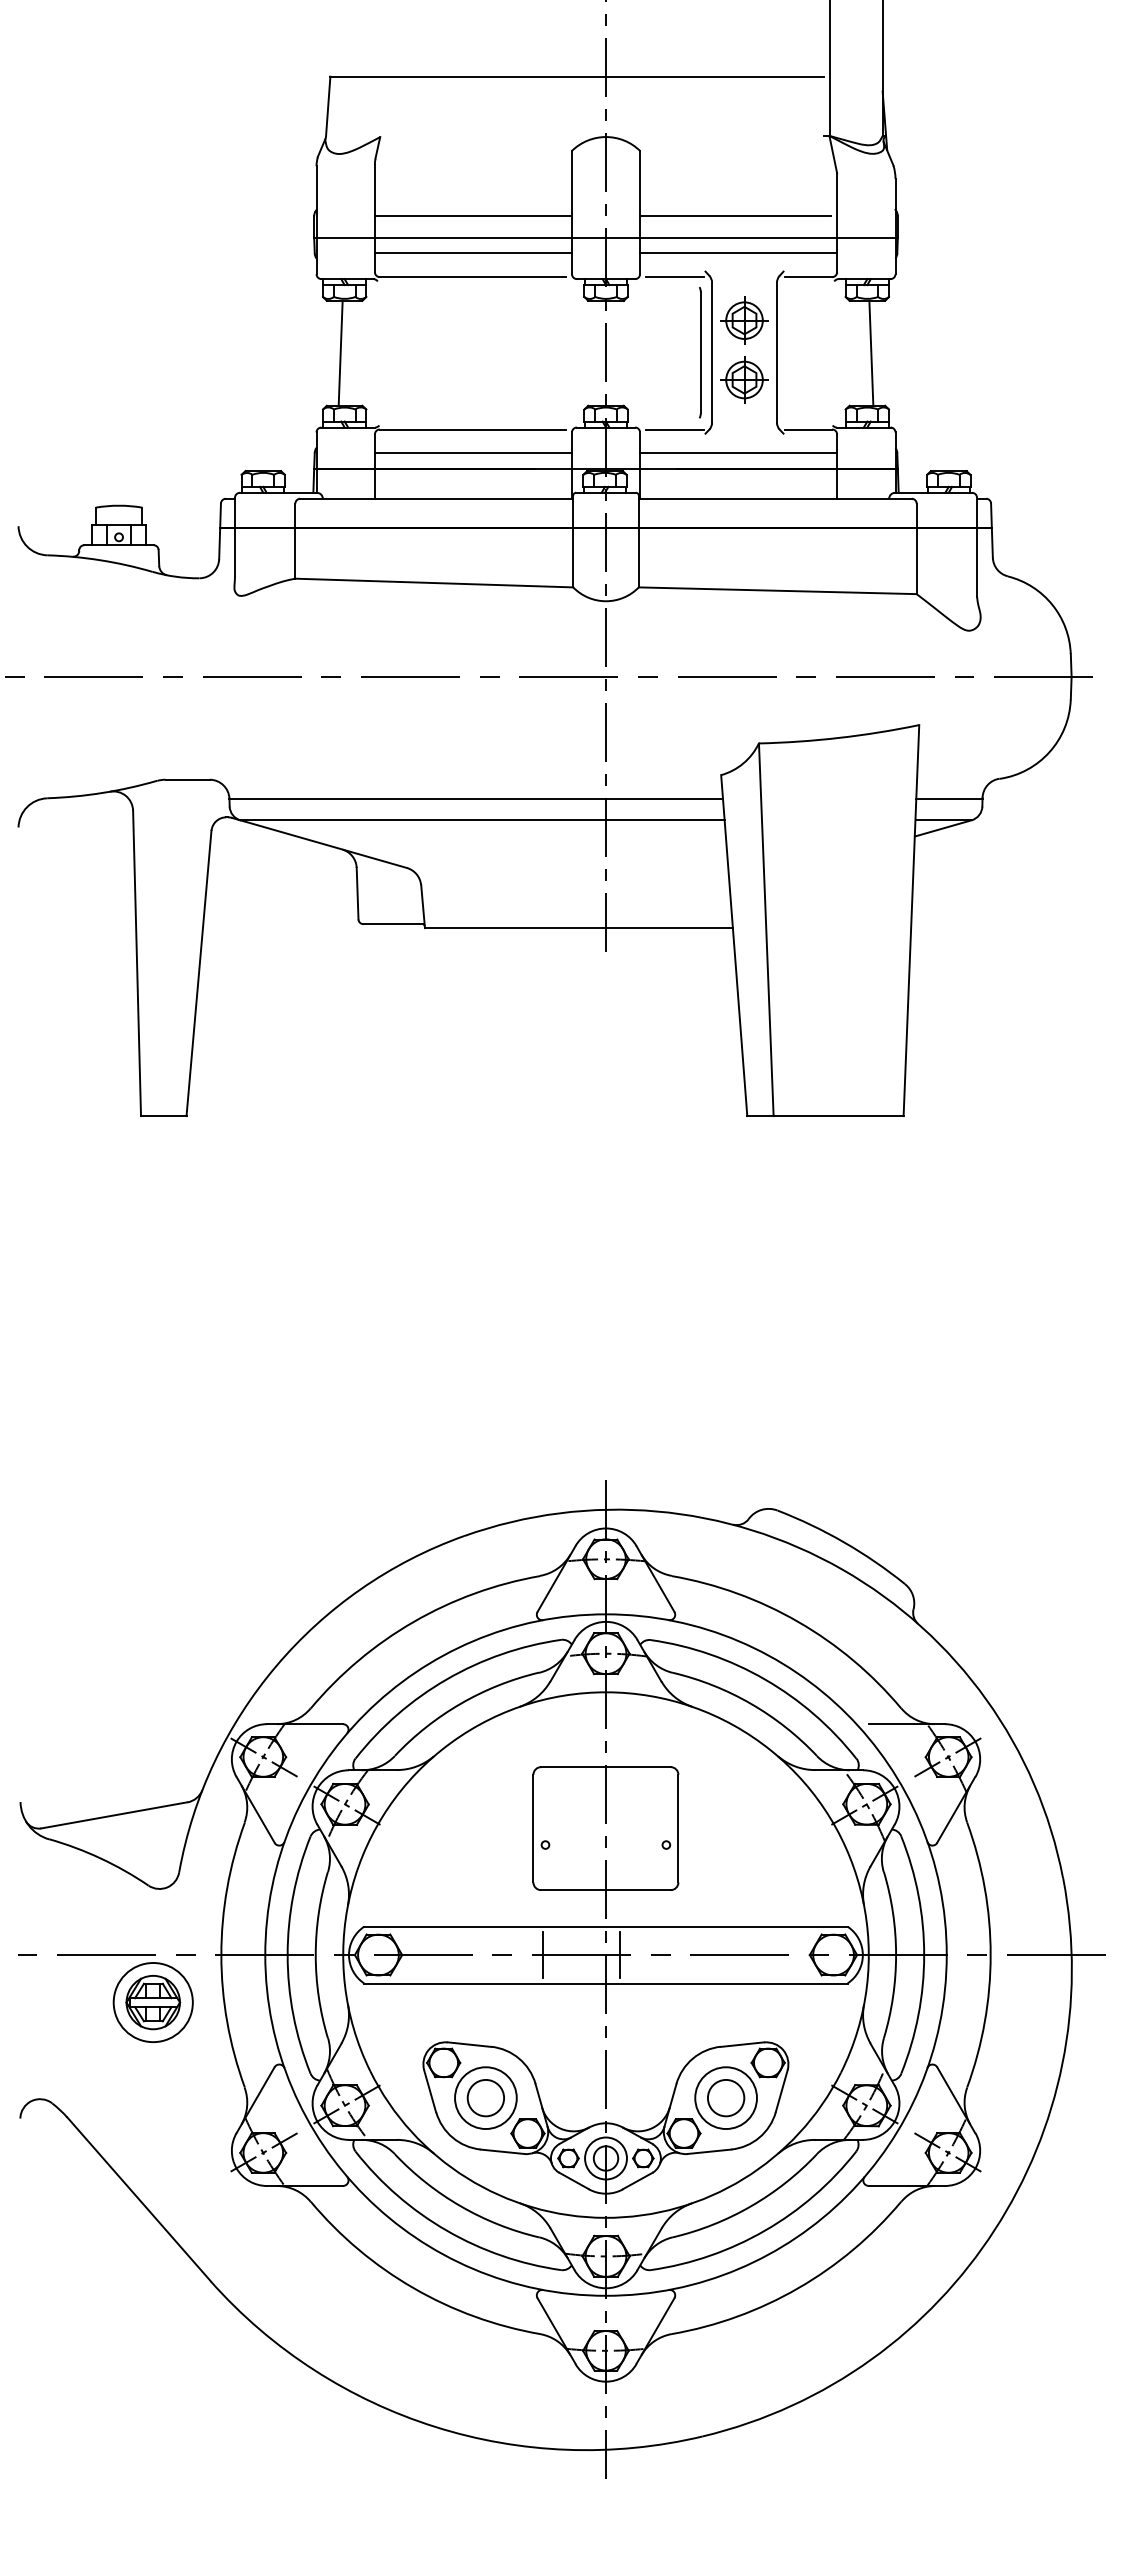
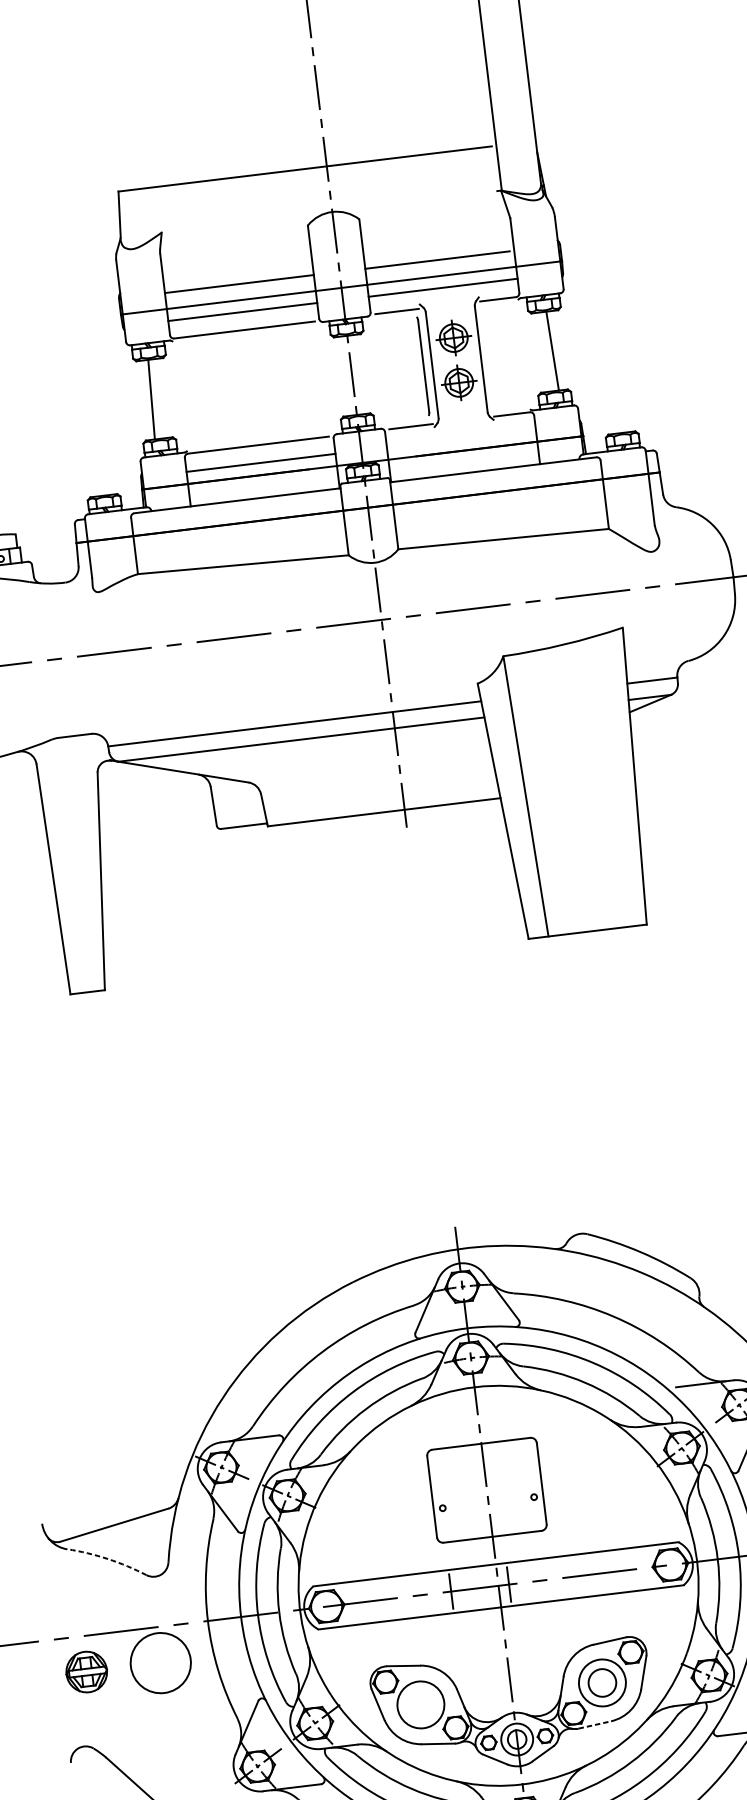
line: (738, 453) -> (461, 438), removed
arc: (100, 1858) -> (107, 1559), solid -> dashed
part: (153, 2002) -> (86, 1672), moved
circle: (485, 2098) -> (420, 1705), removed
line: (709, 2151) -> (594, 1724), solid -> dashed

